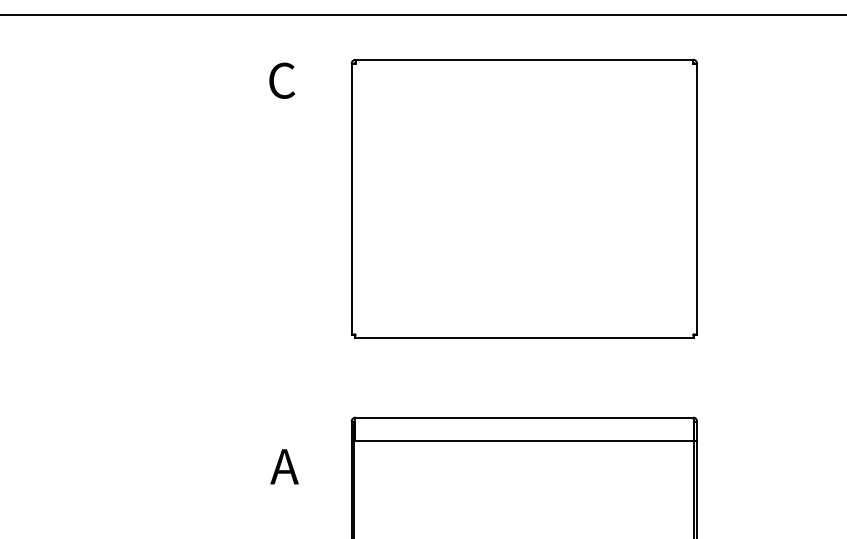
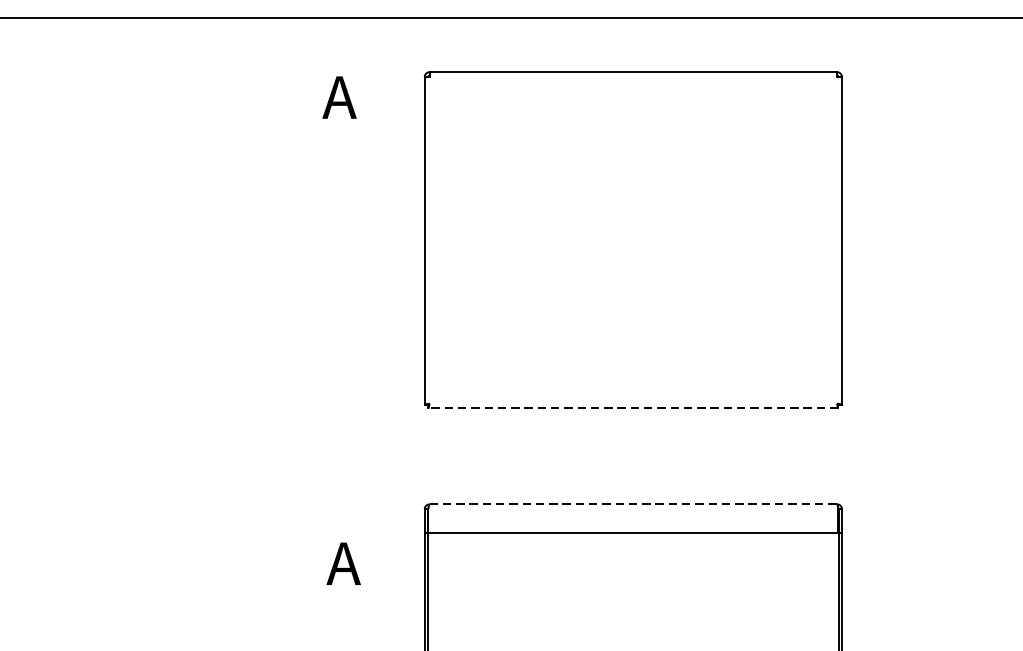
text: (281, 80) -> (339, 97), C -> A
line: (524, 338) -> (633, 408), solid -> dashed
line: (524, 417) -> (633, 504), solid -> dashed

